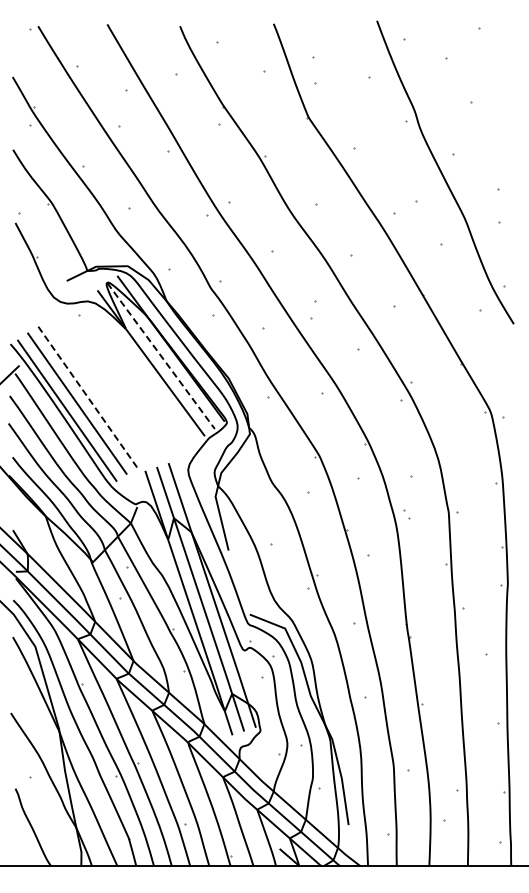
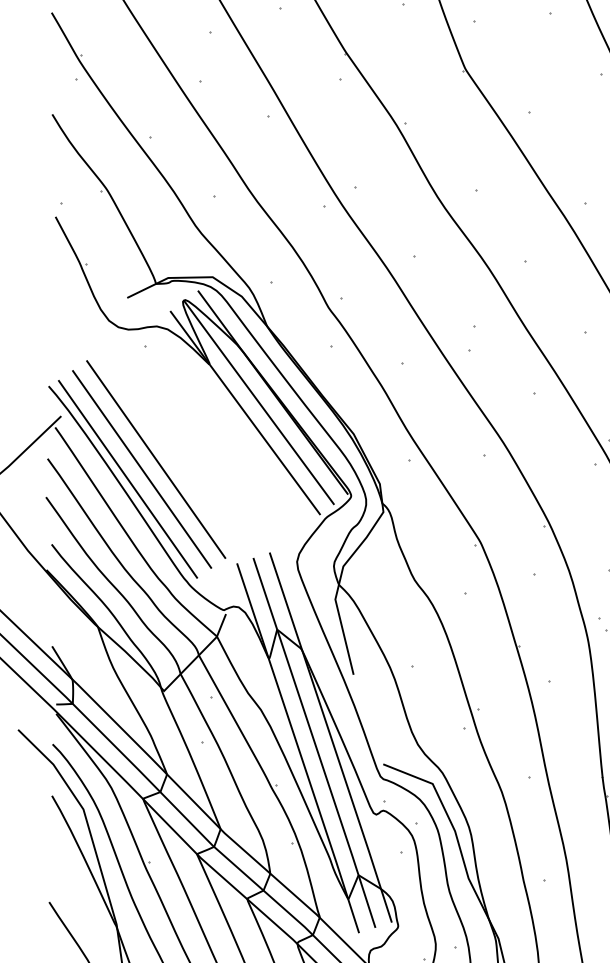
line: (161, 356) -> (259, 403), dashed -> solid
line: (87, 396) -> (156, 459), dashed -> solid

